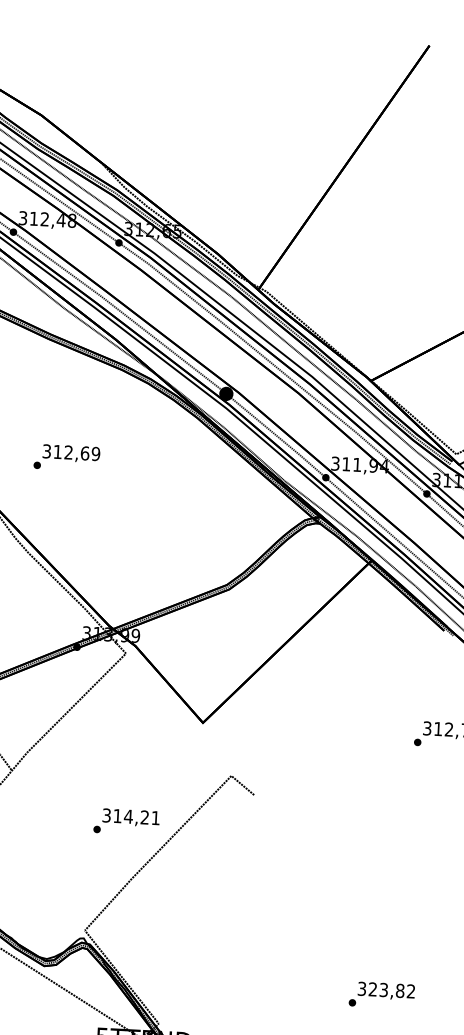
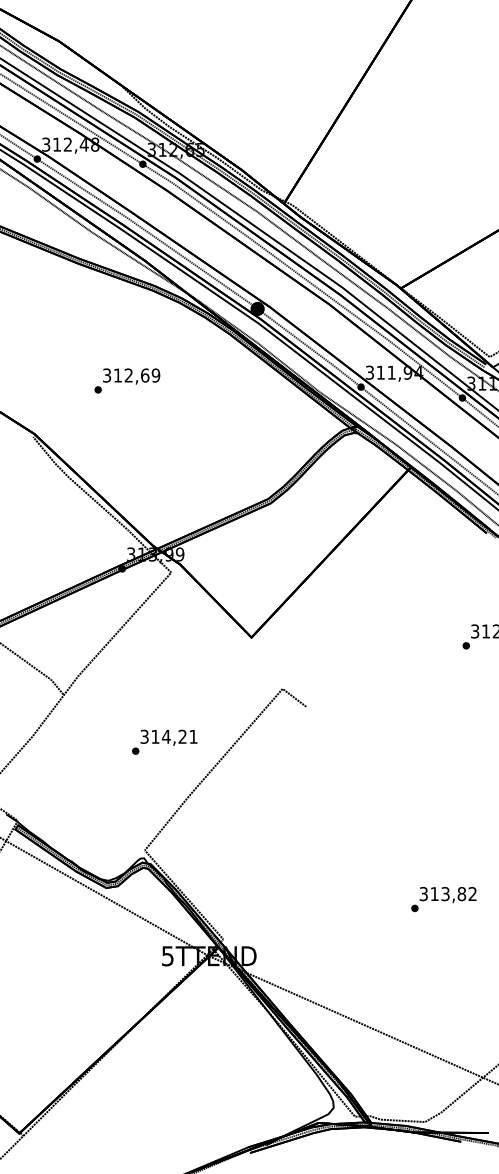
text: (67, 457) -> (127, 380), moved
text: (126, 821) -> (164, 741), moved
text: (372, 988) -> (434, 893), 323,82 -> 313,82

